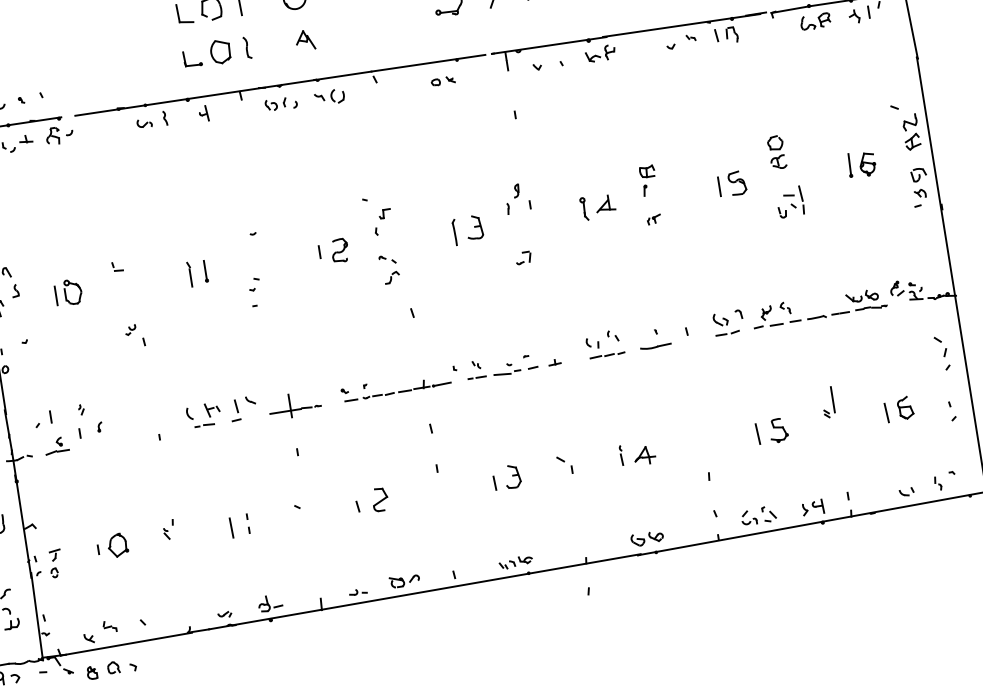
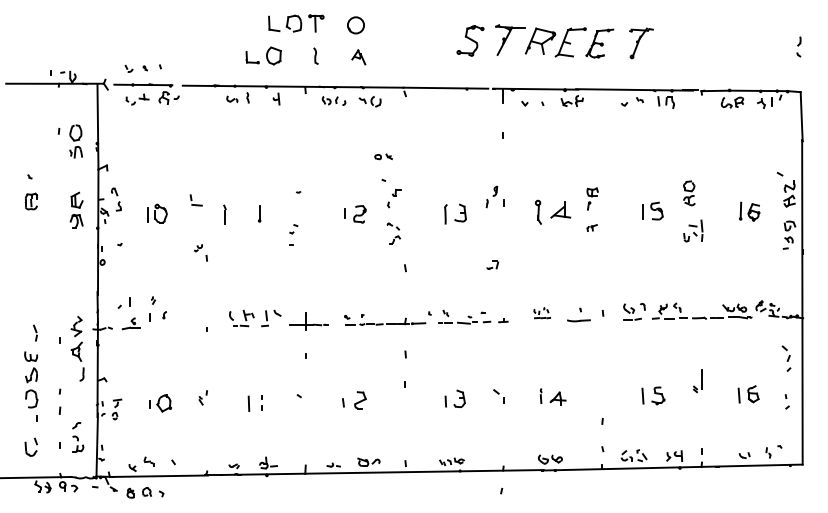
part: (206, 53) -> (263, 55), moved
part: (443, 80) -> (383, 156), moved
part: (597, 207) -> (552, 212), size x1.4
part: (523, 257) -> (492, 264), moved
part: (116, 266) -> (195, 200), size x1.6
part: (189, 274) -> (224, 214), moved
part: (605, 343) -> (542, 312), size x0.6

